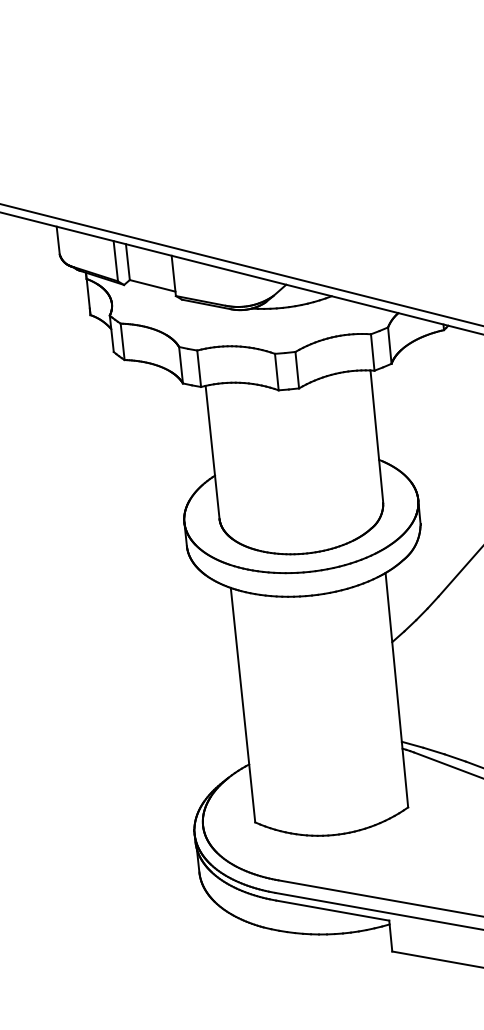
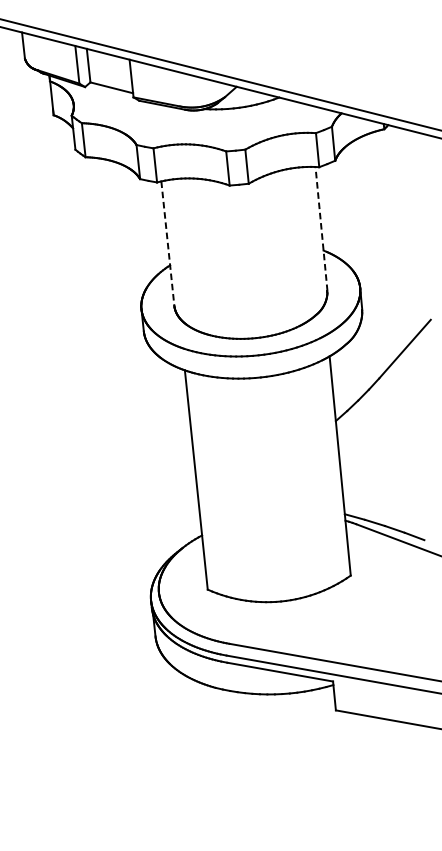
line: (376, 436) -> (321, 228), solid -> dashed
line: (212, 452) -> (167, 243), solid -> dashed

